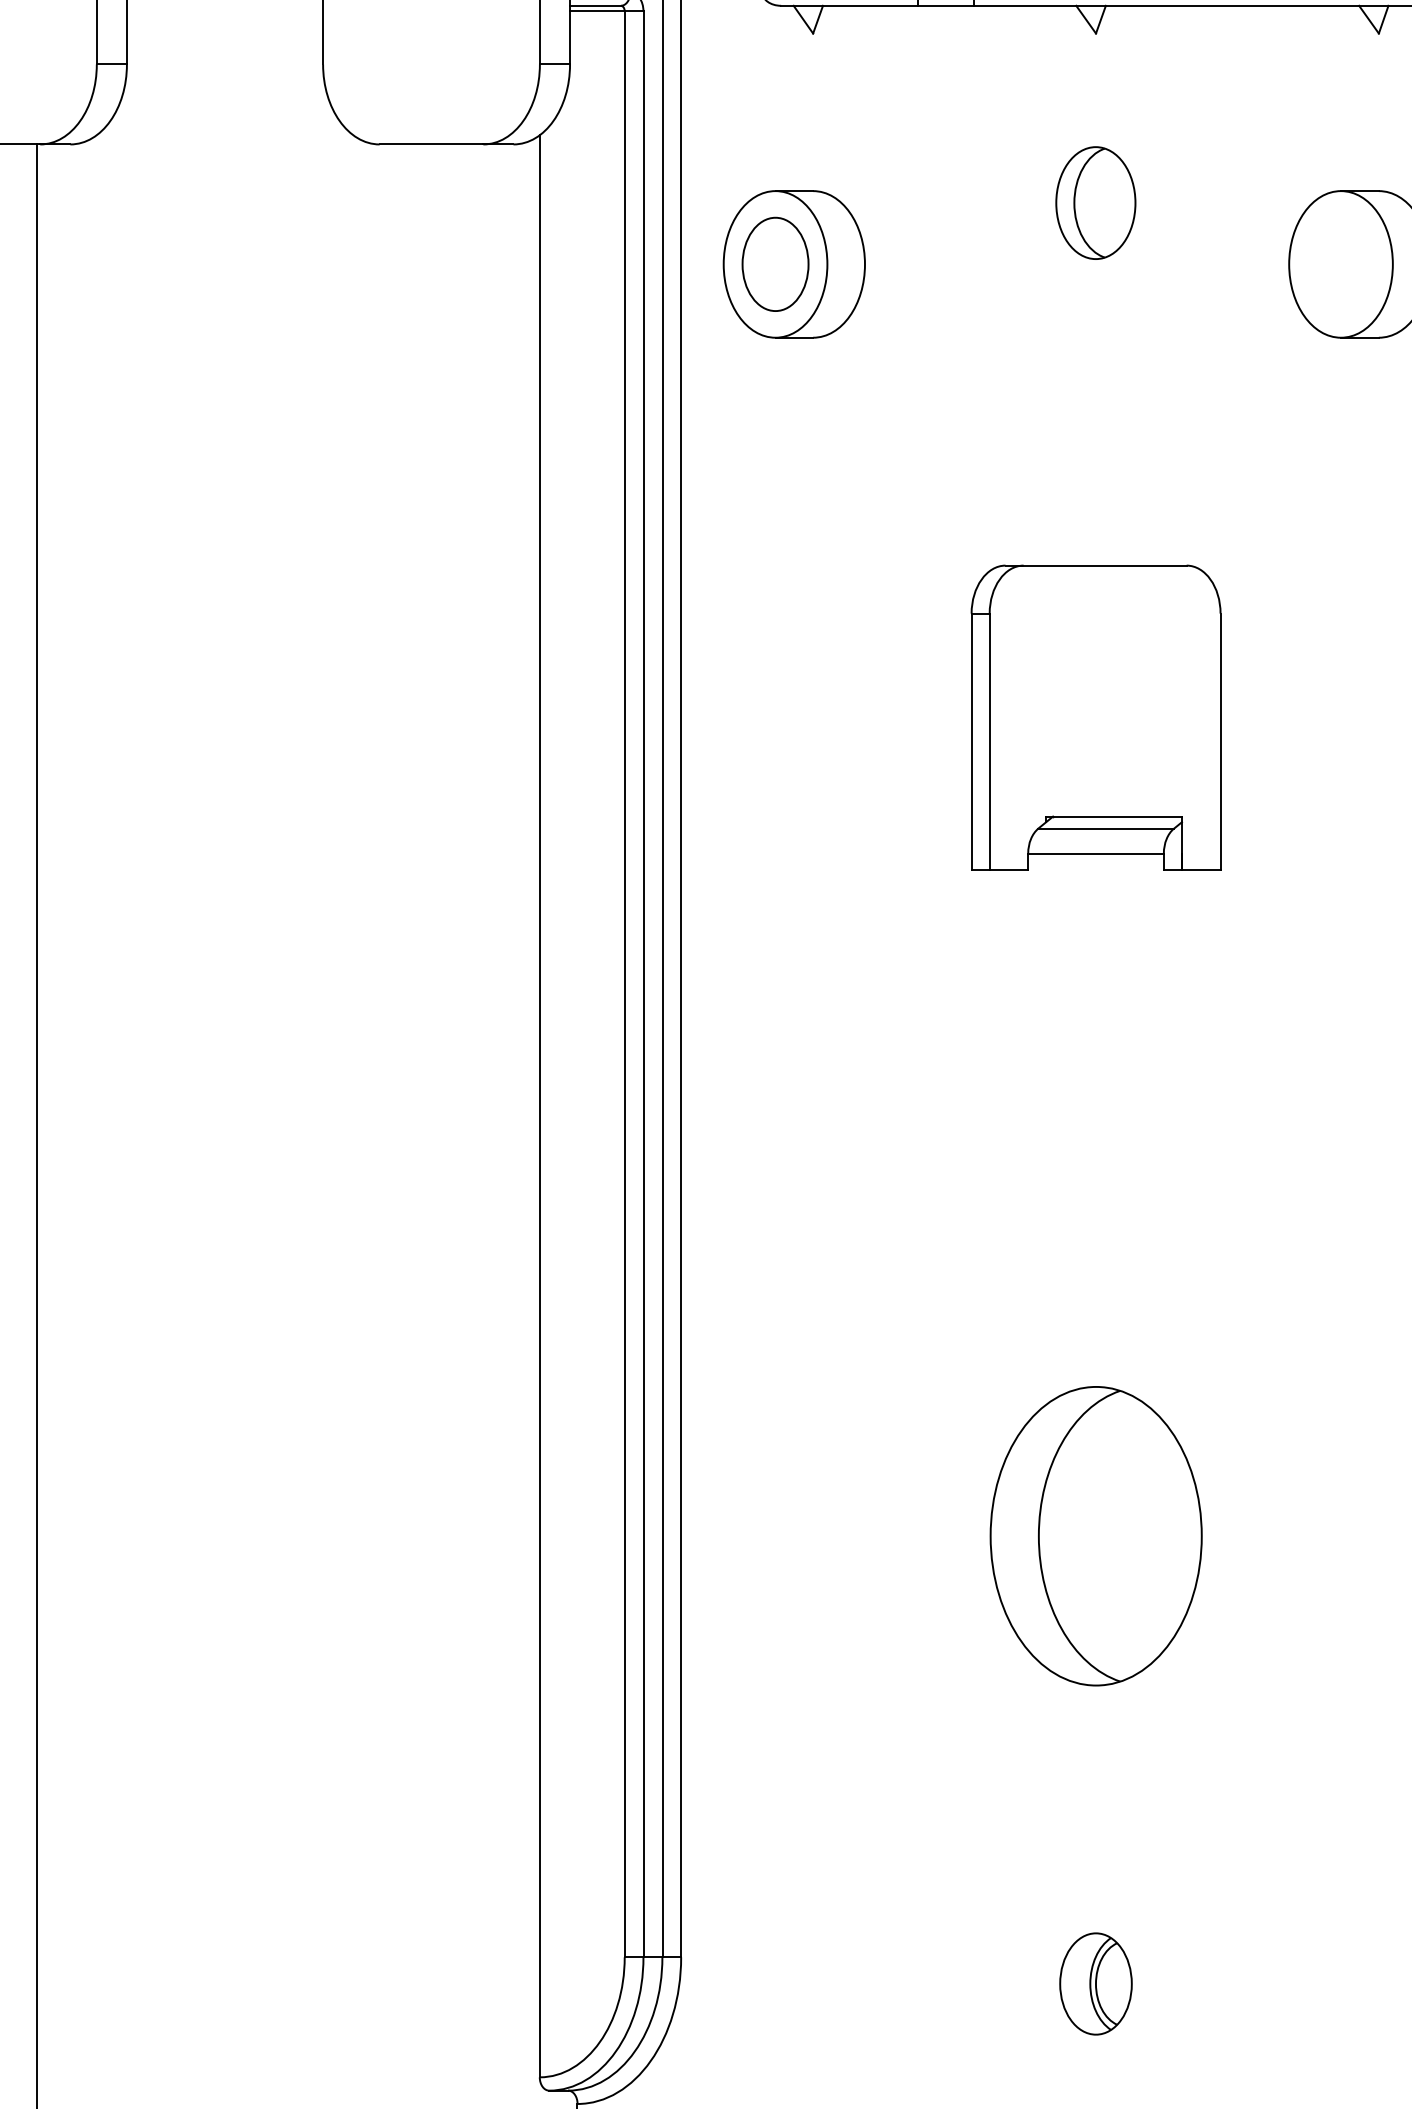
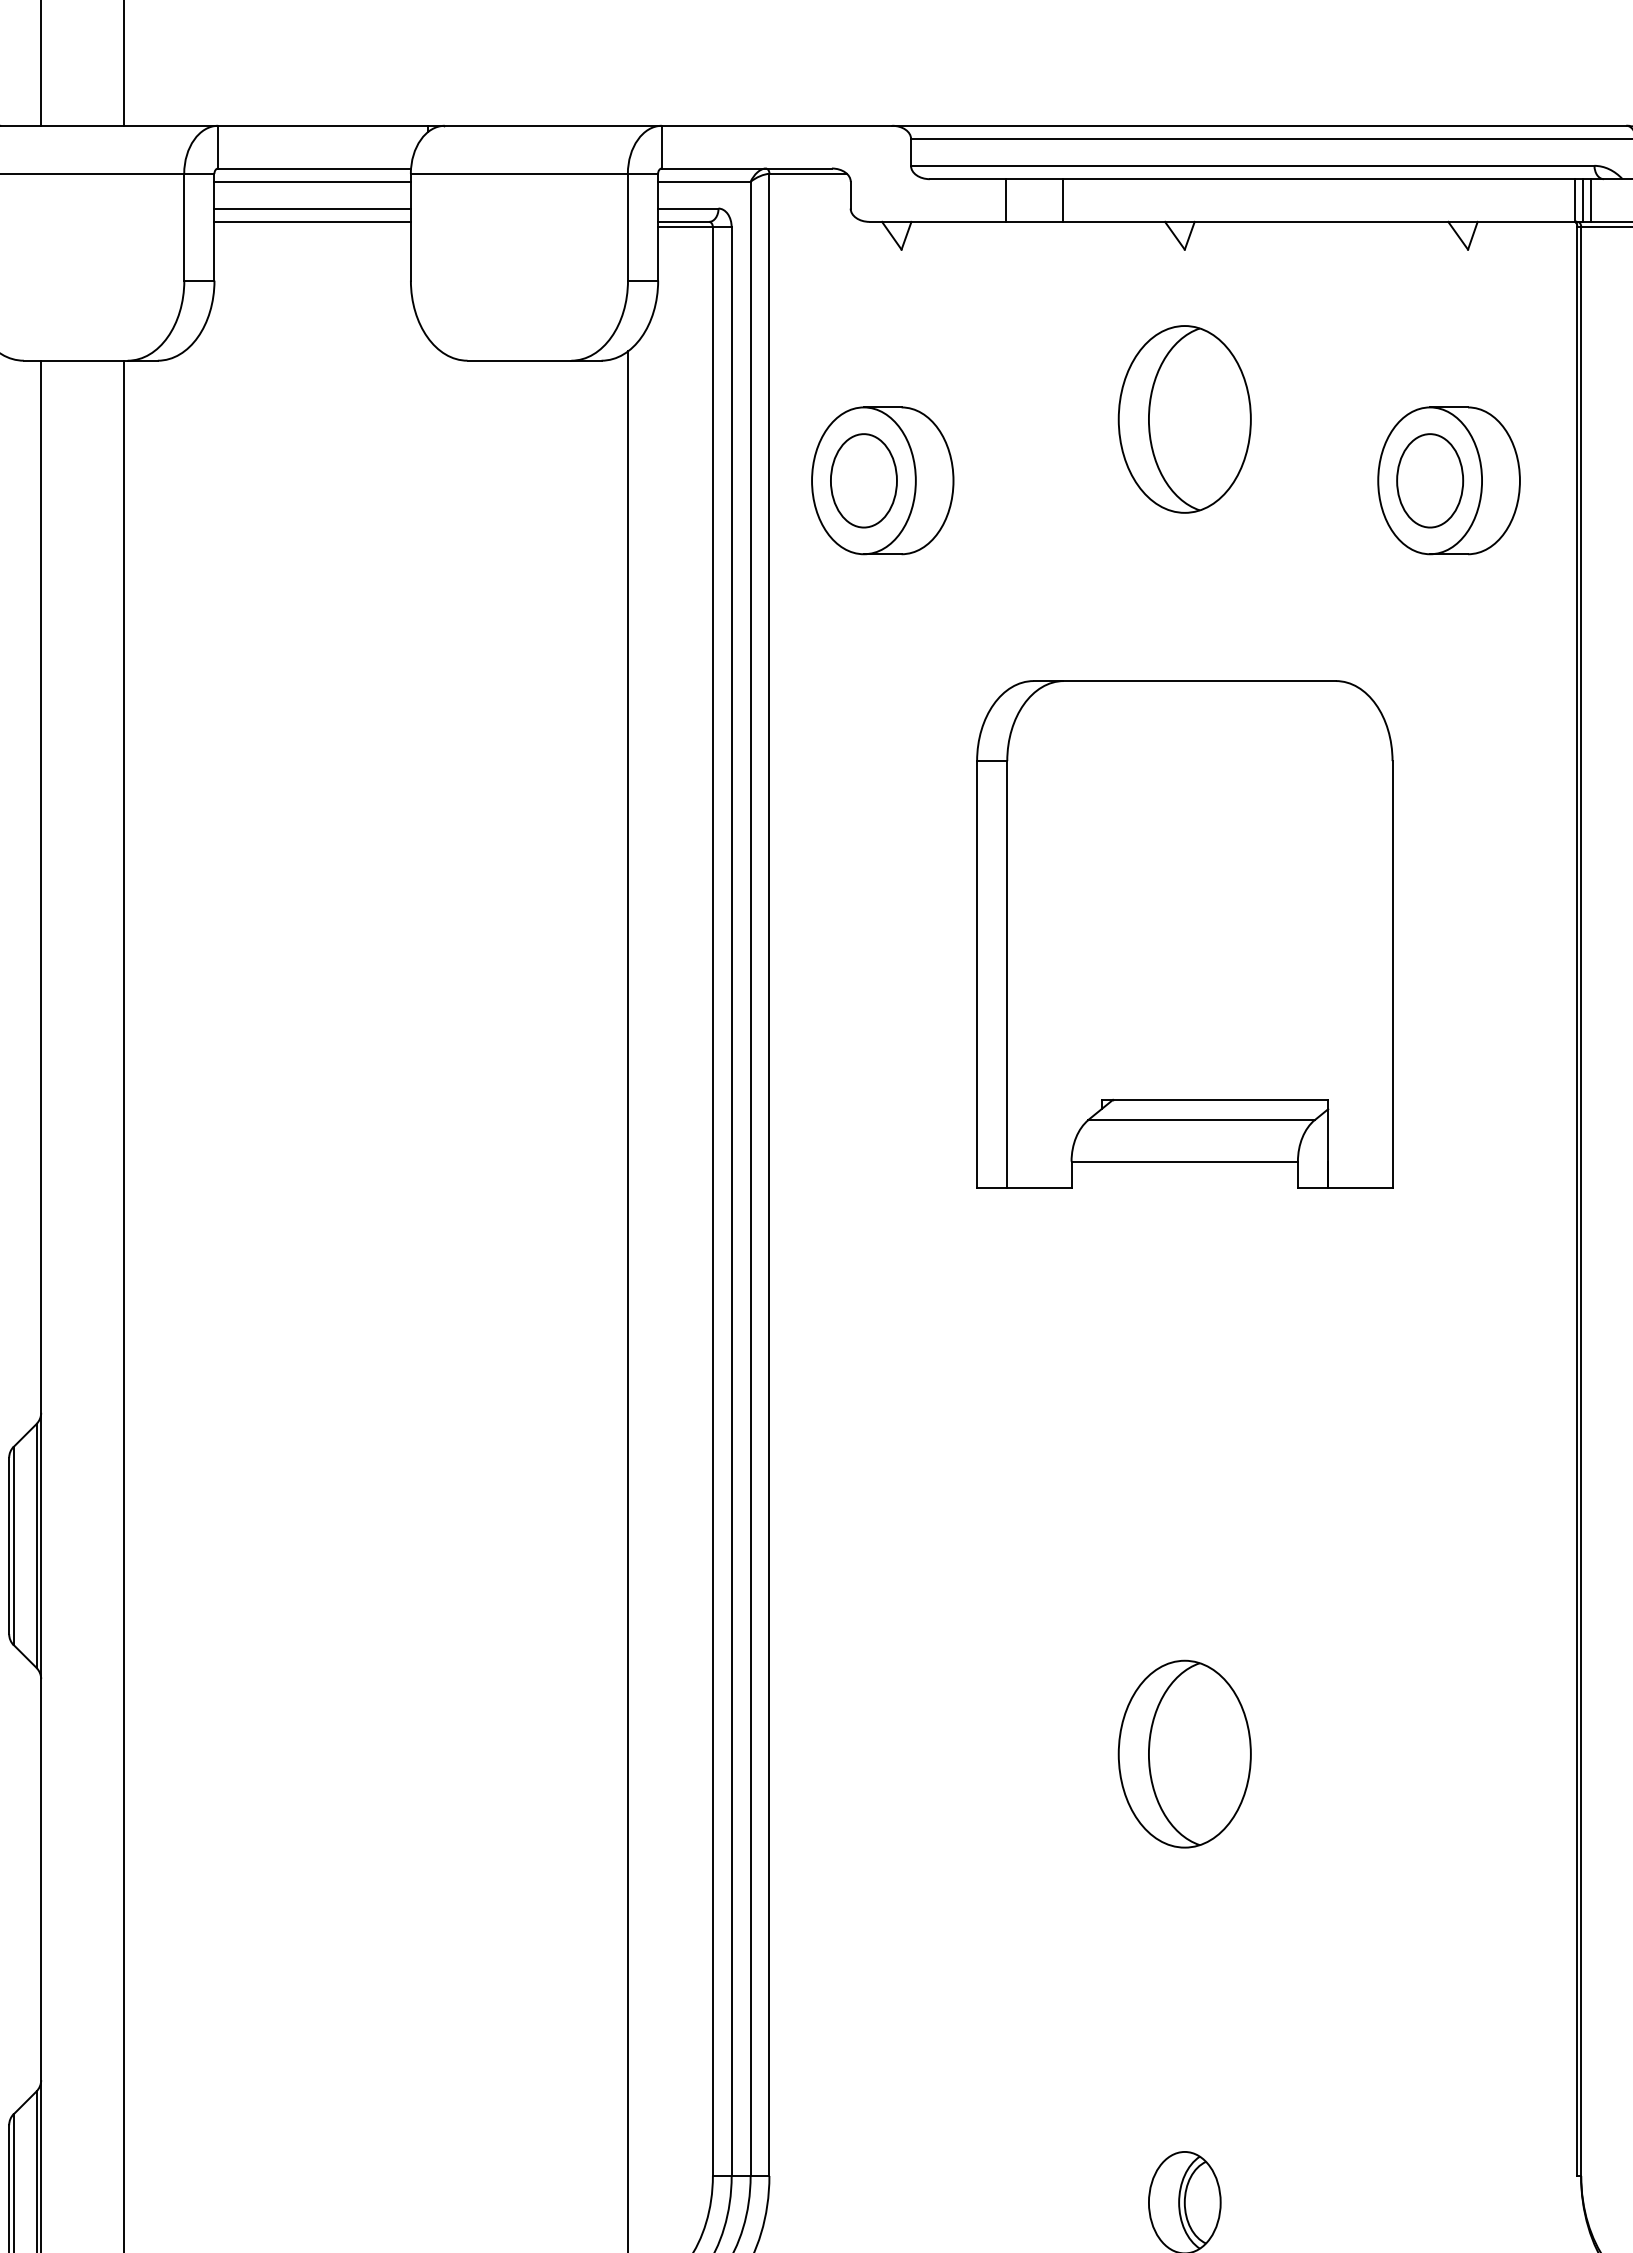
line: (224, 5) -> (312, 221), added
part: (1095, 203) -> (1184, 419), size x1.67
part: (1341, 264) -> (1430, 480), added
part: (1095, 717) -> (1184, 934), size x1.67
part: (1095, 1535) -> (1184, 1753), size x0.62

